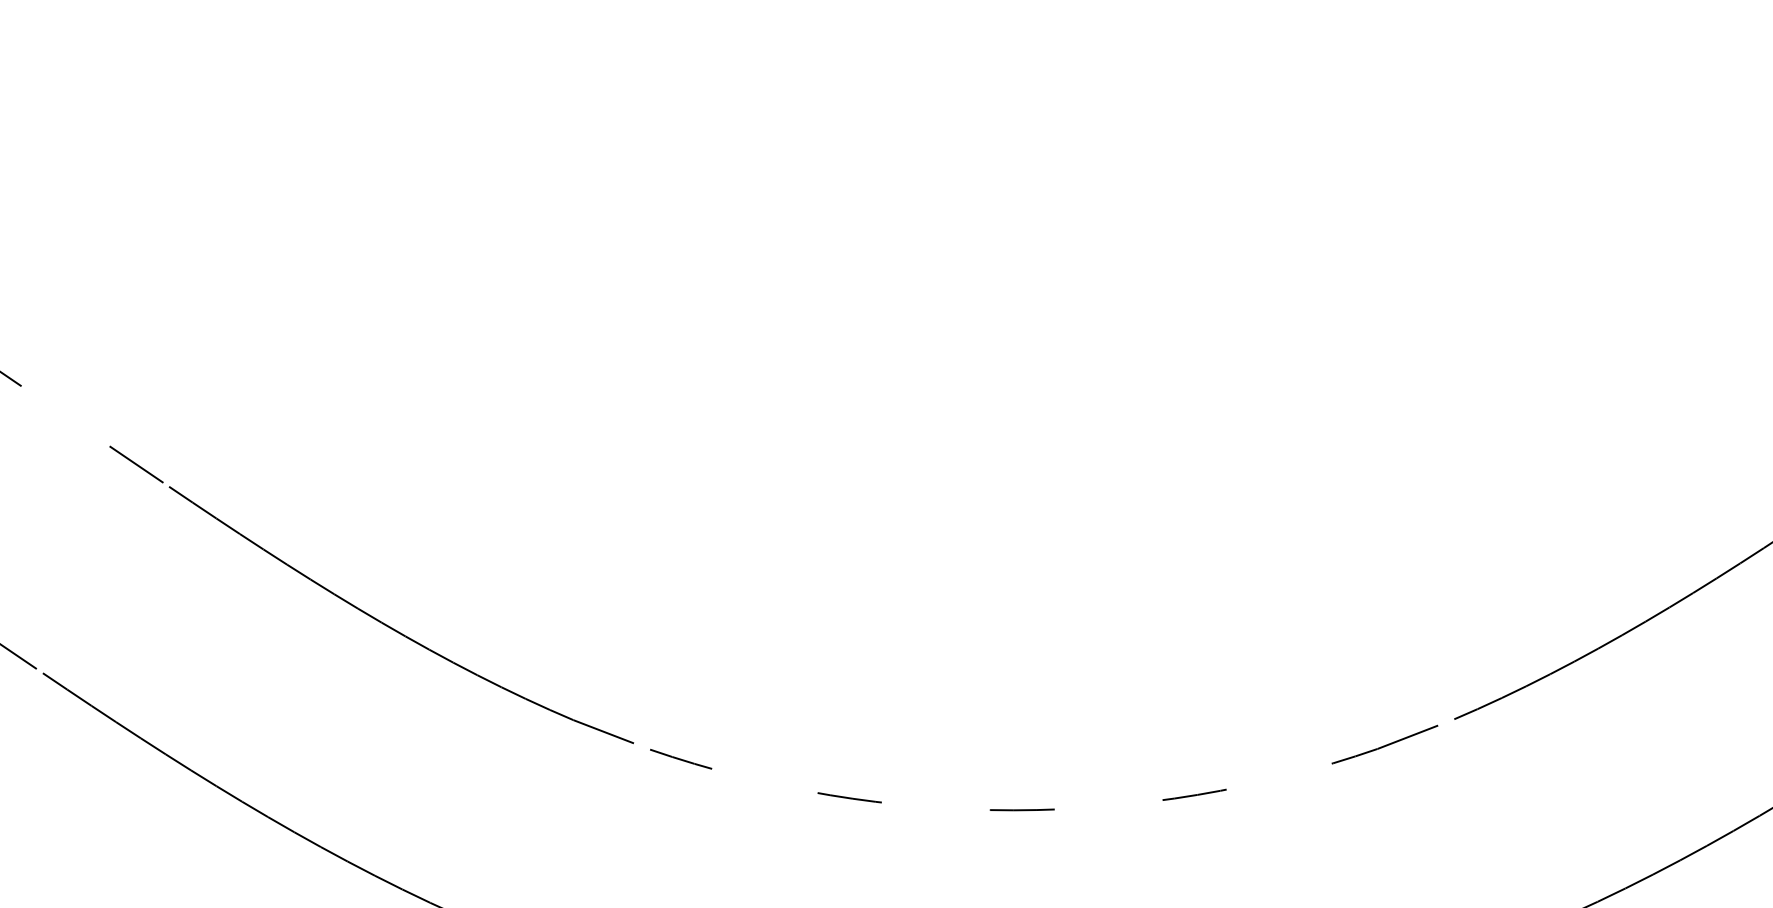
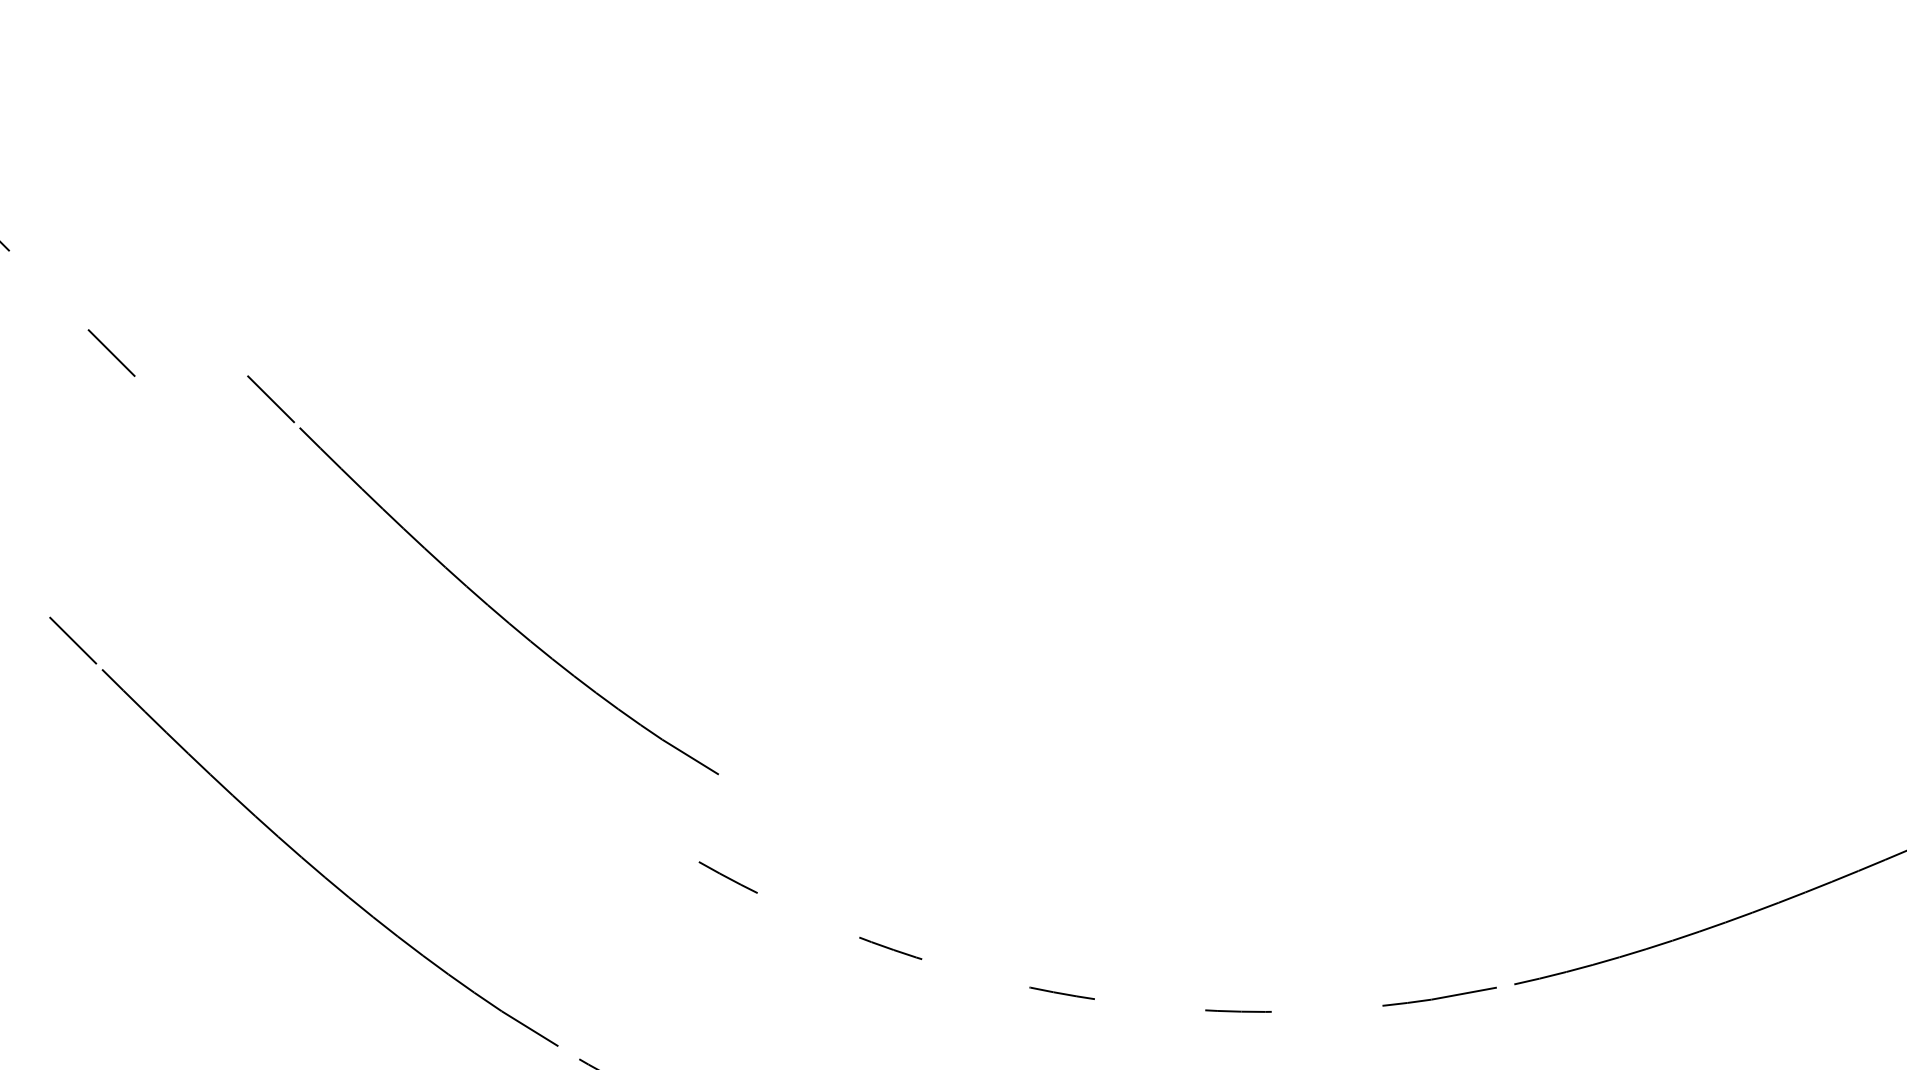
part: (360, 609) -> (469, 587), moved

